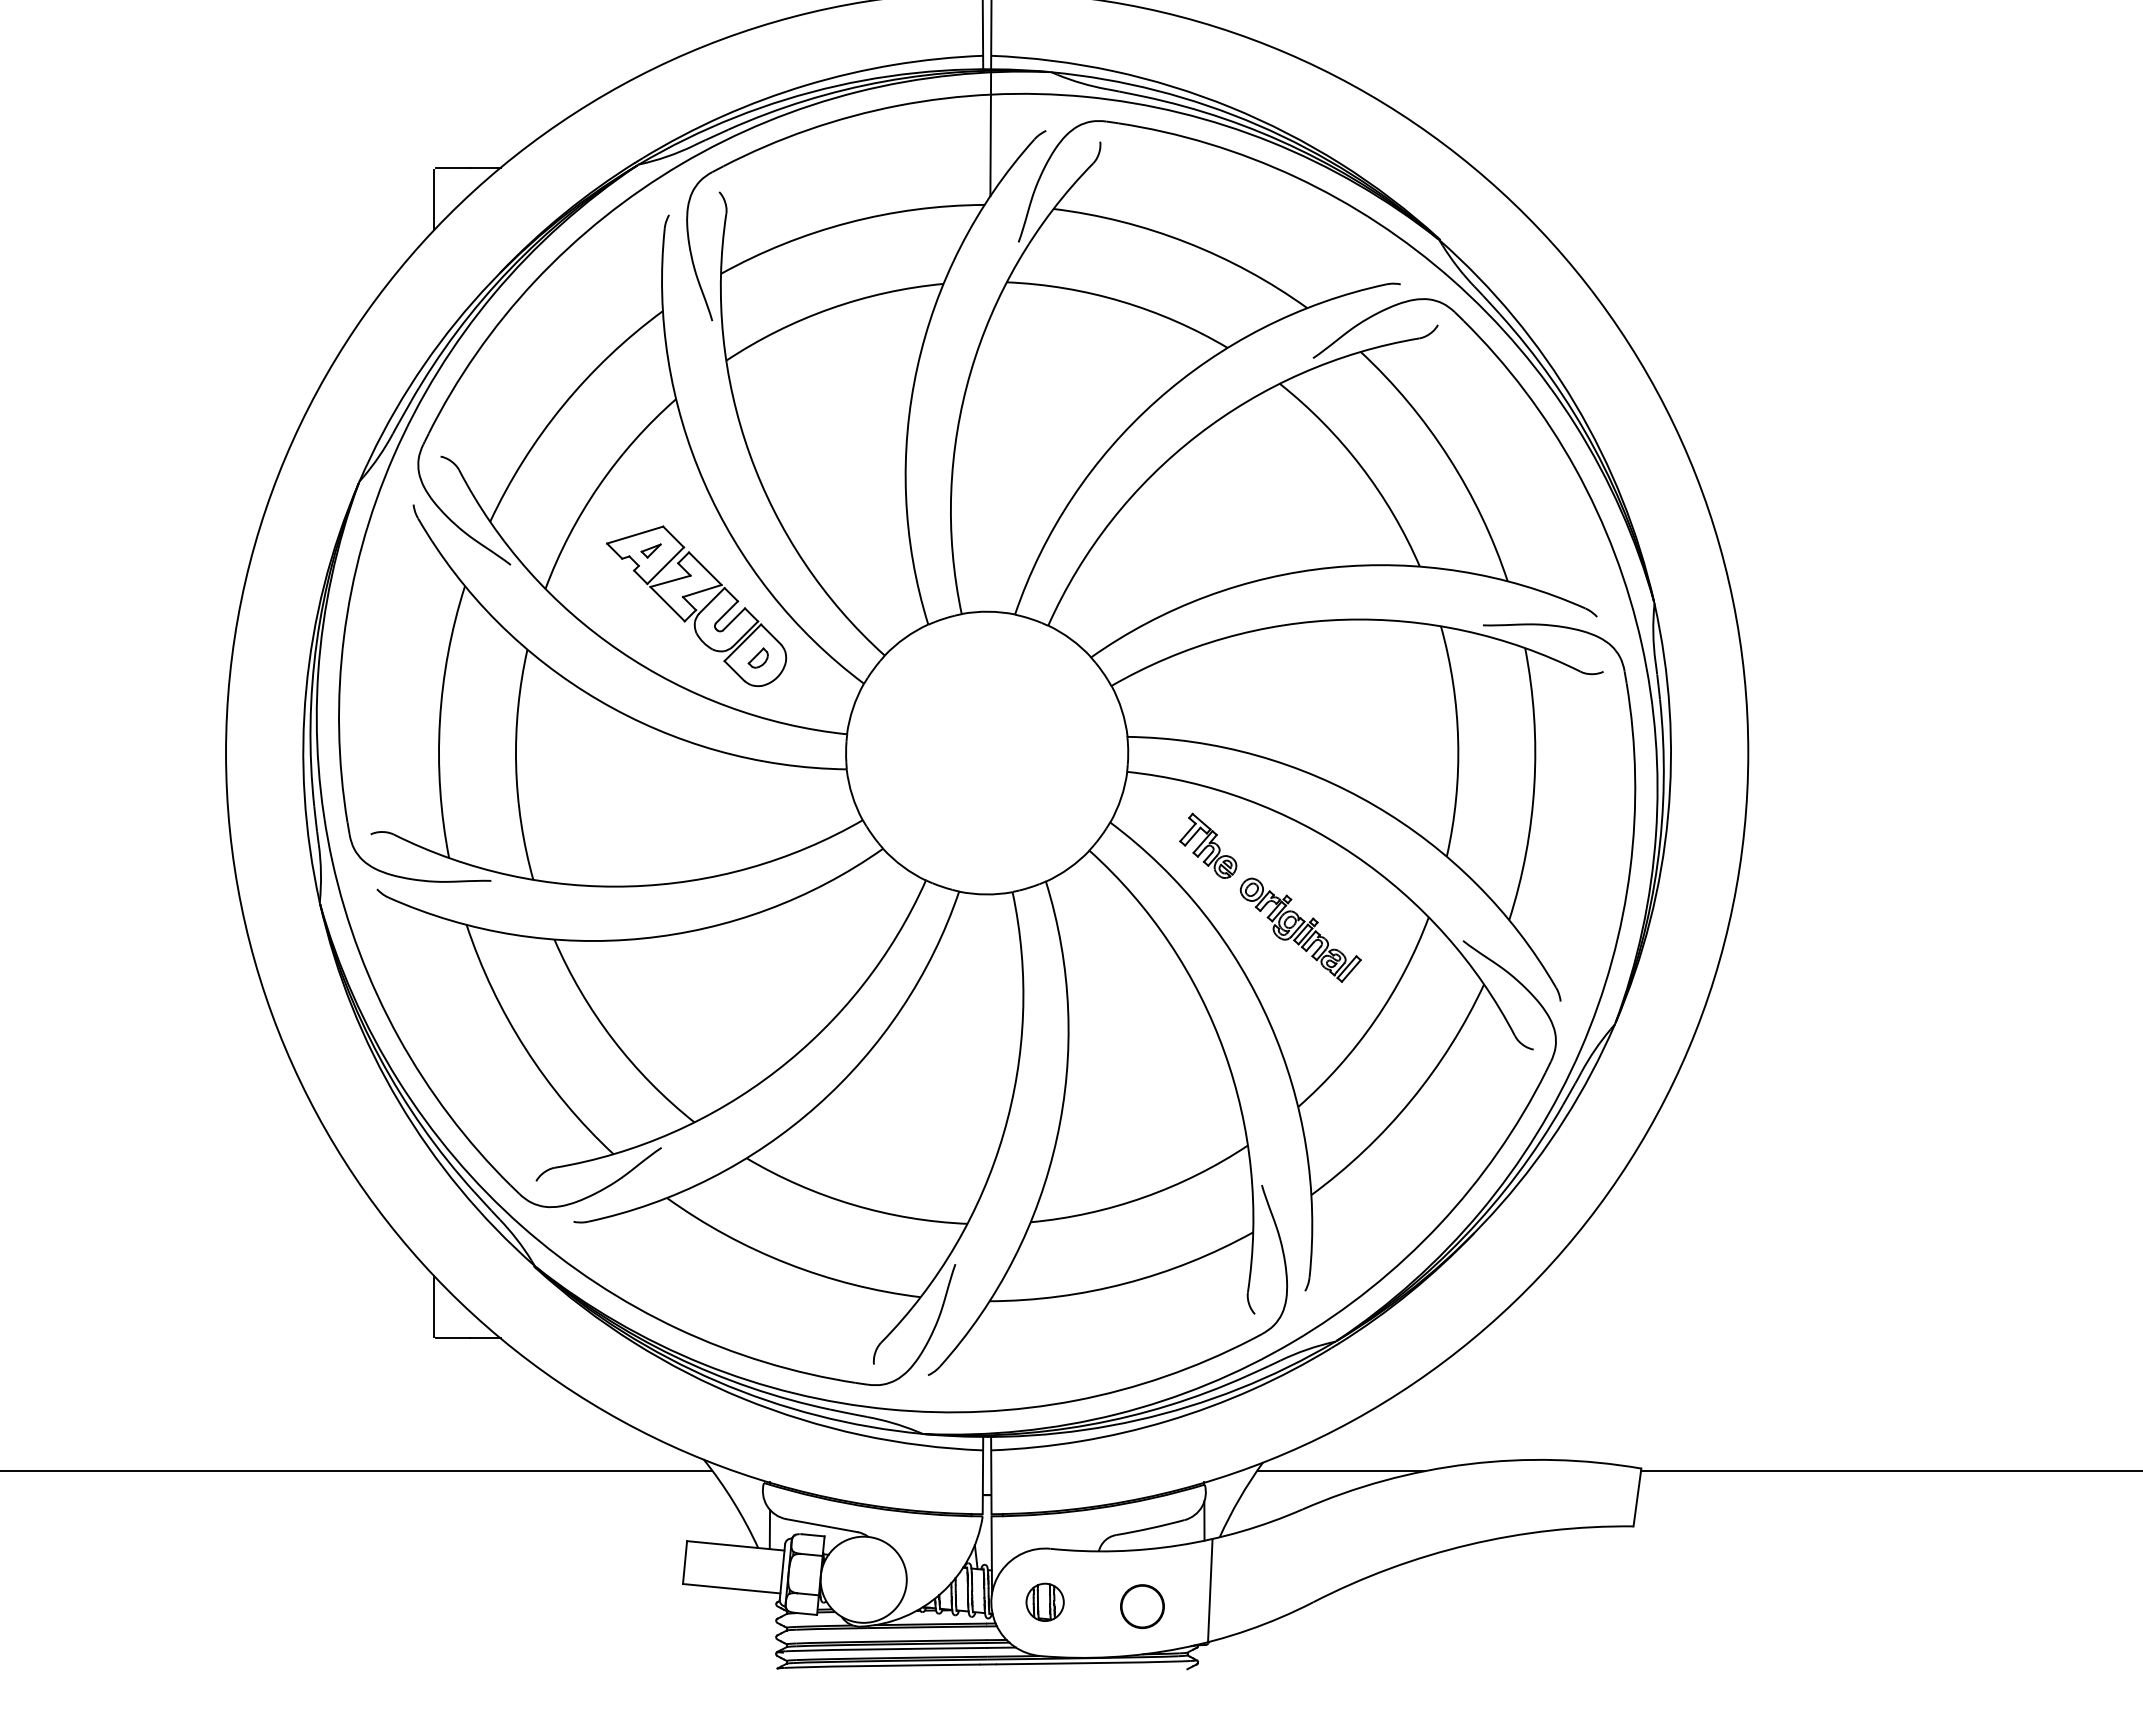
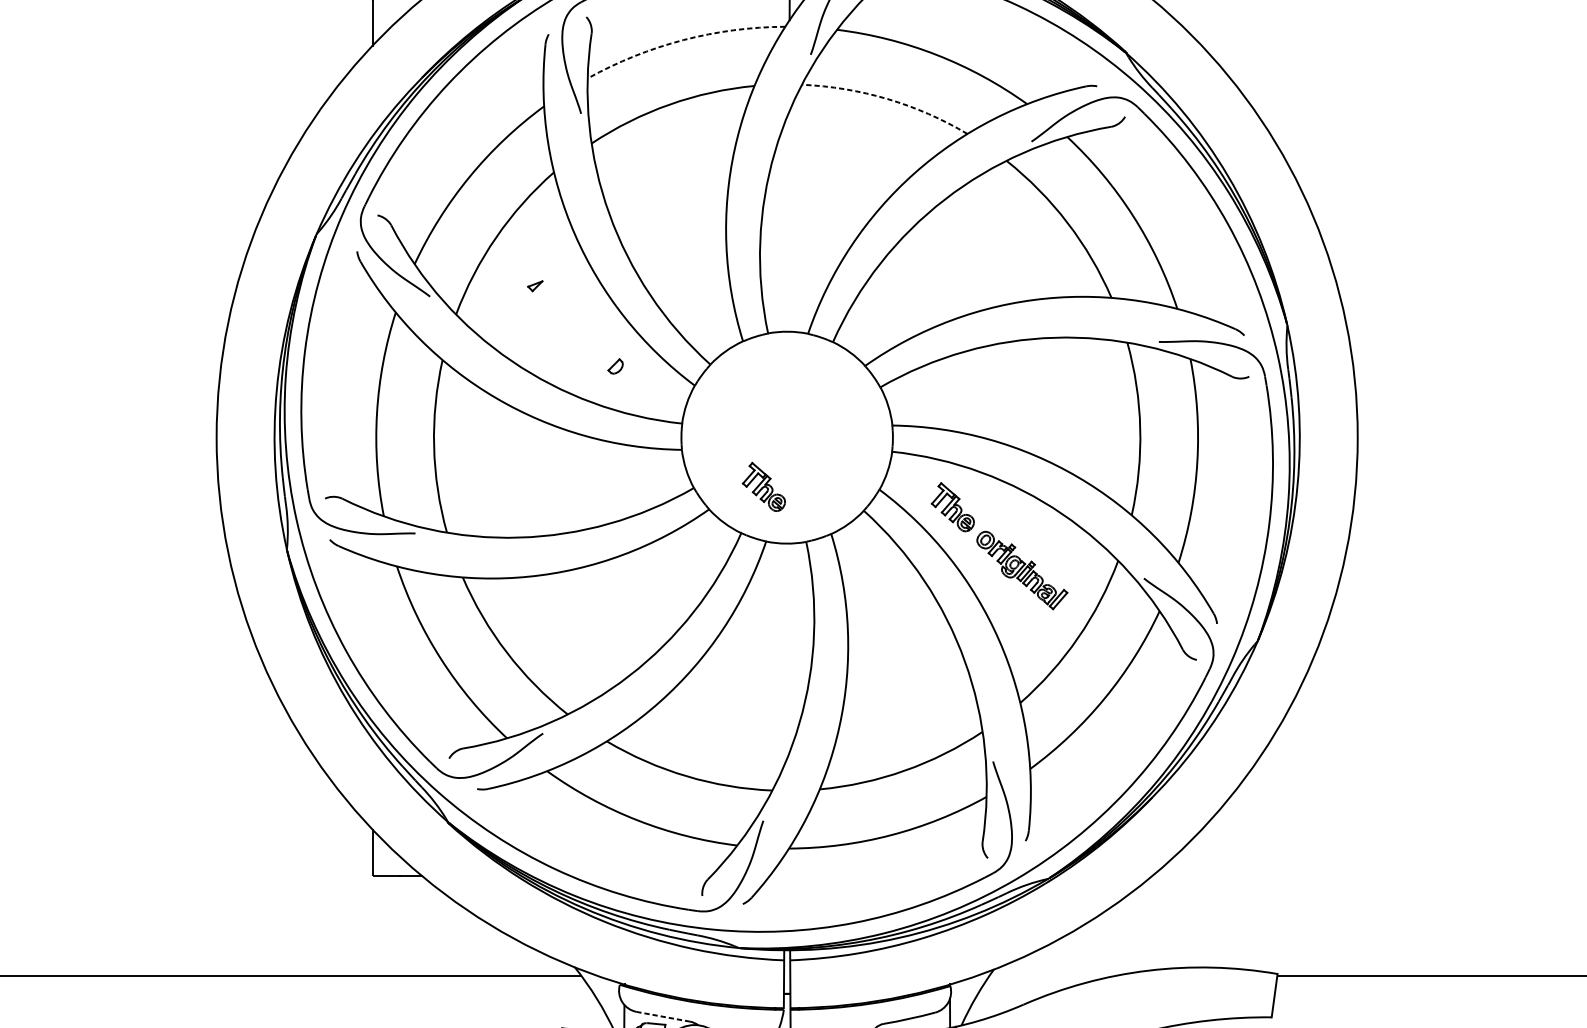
arc: (848, 222) -> (683, 39), solid -> dashed
arc: (1121, 301) -> (887, 99), solid -> dashed
part: (696, 606) -> (569, 327), removed
part: (956, 818) -> (764, 486), added
line: (1341, 1471) -> (1052, 976), removed
line: (821, 1525) -> (663, 1016), solid -> dashed

